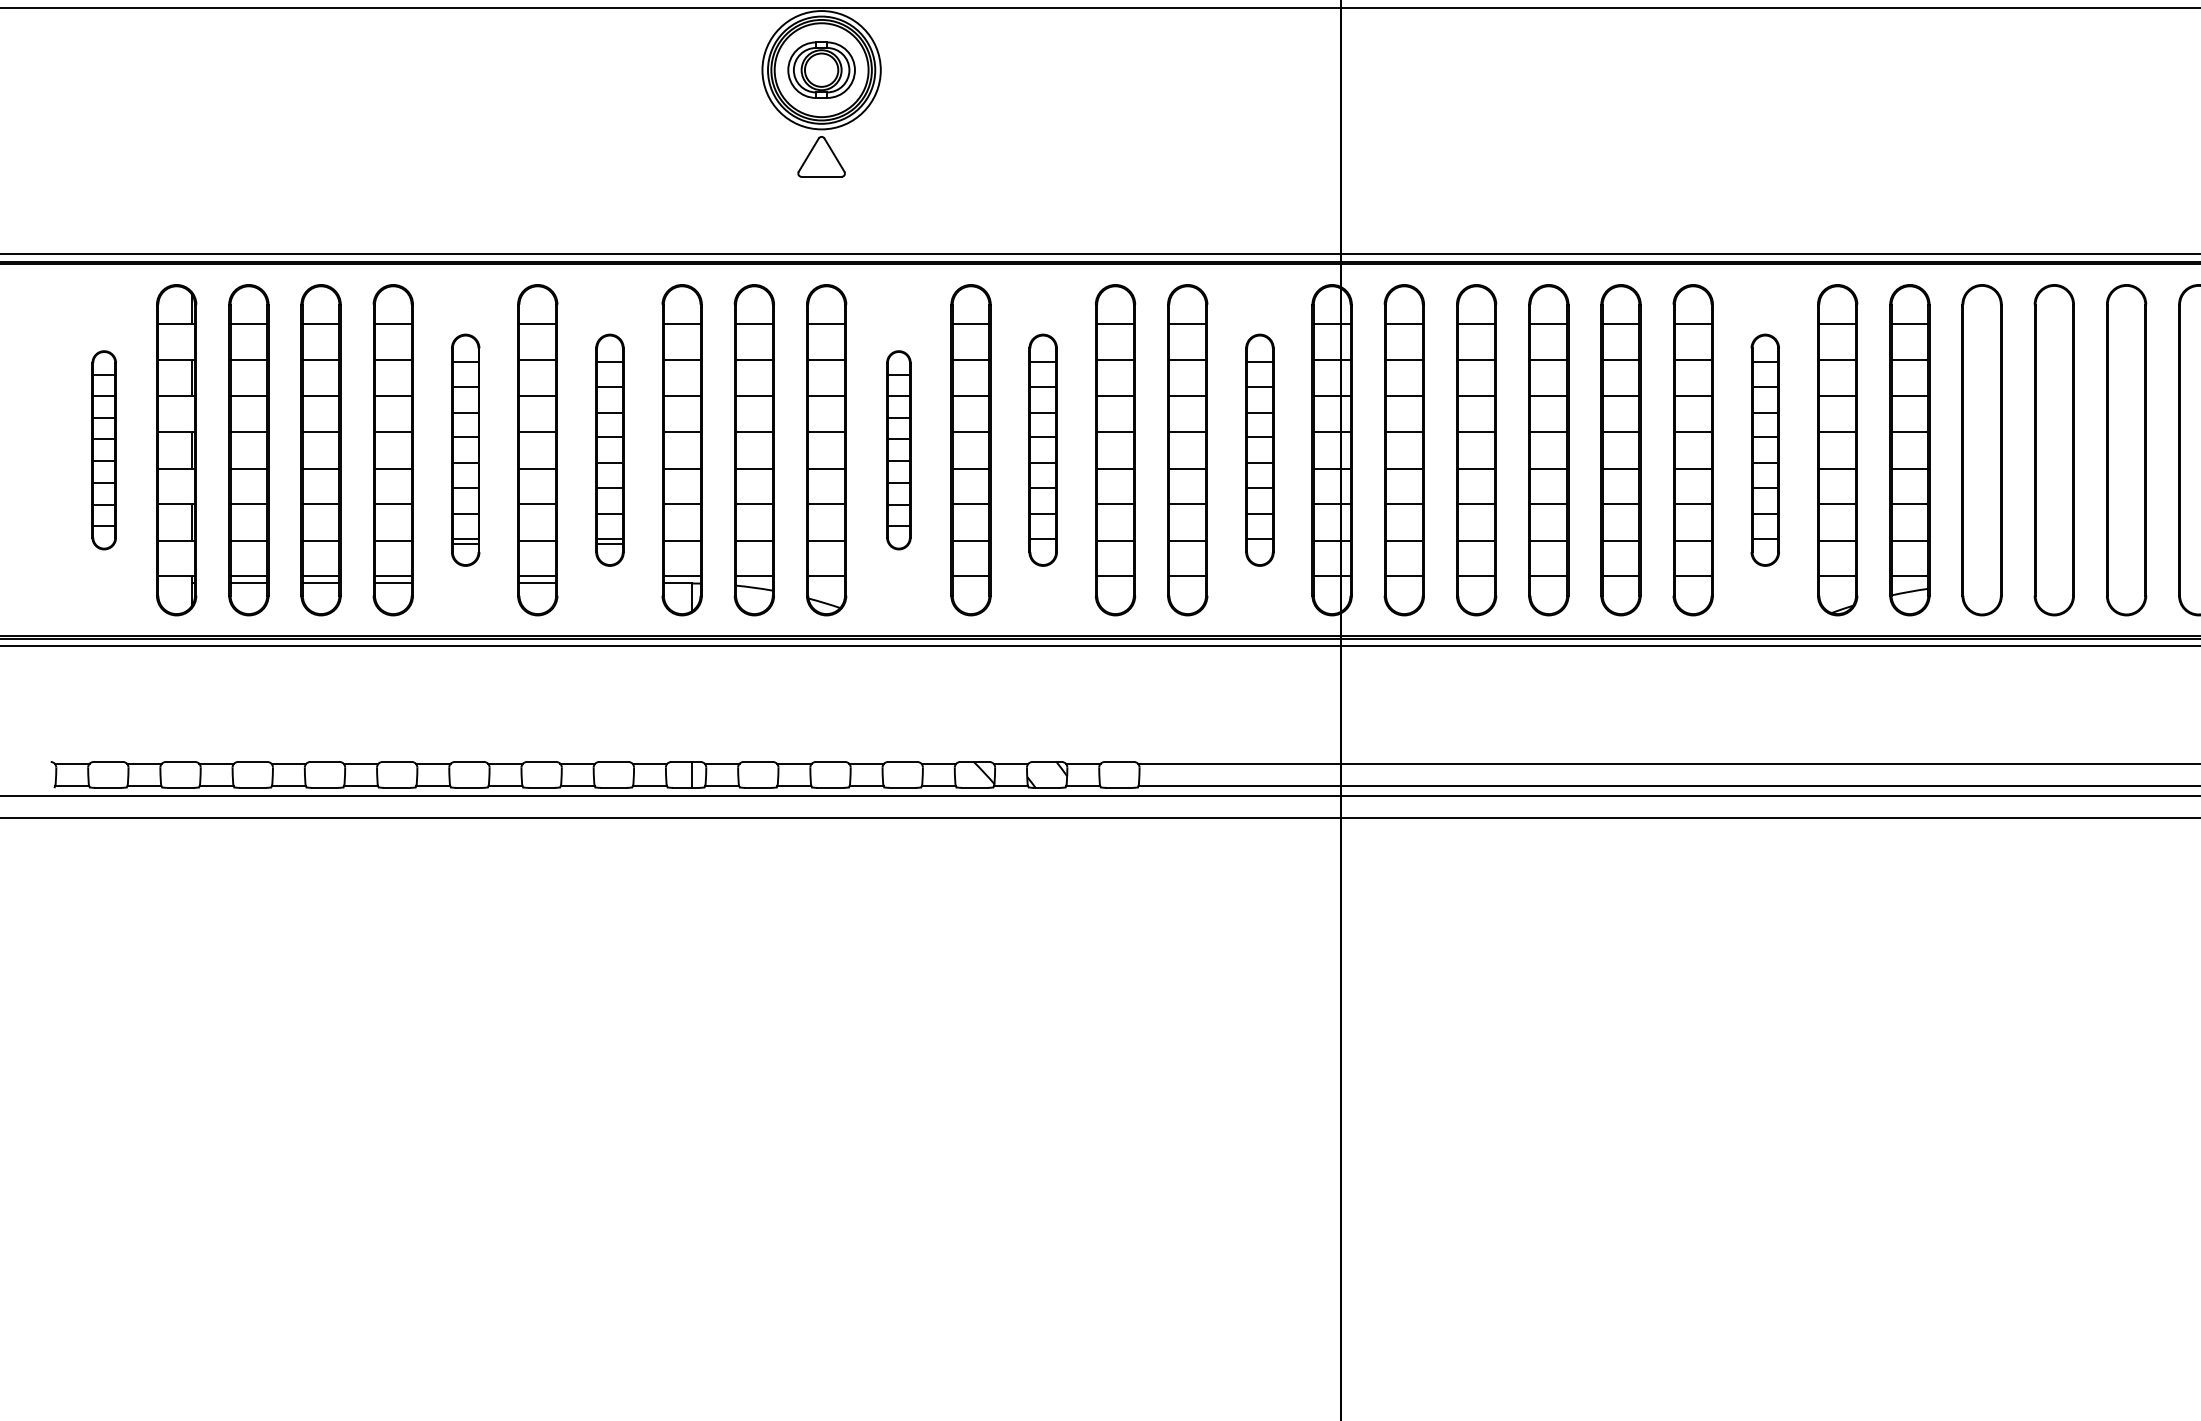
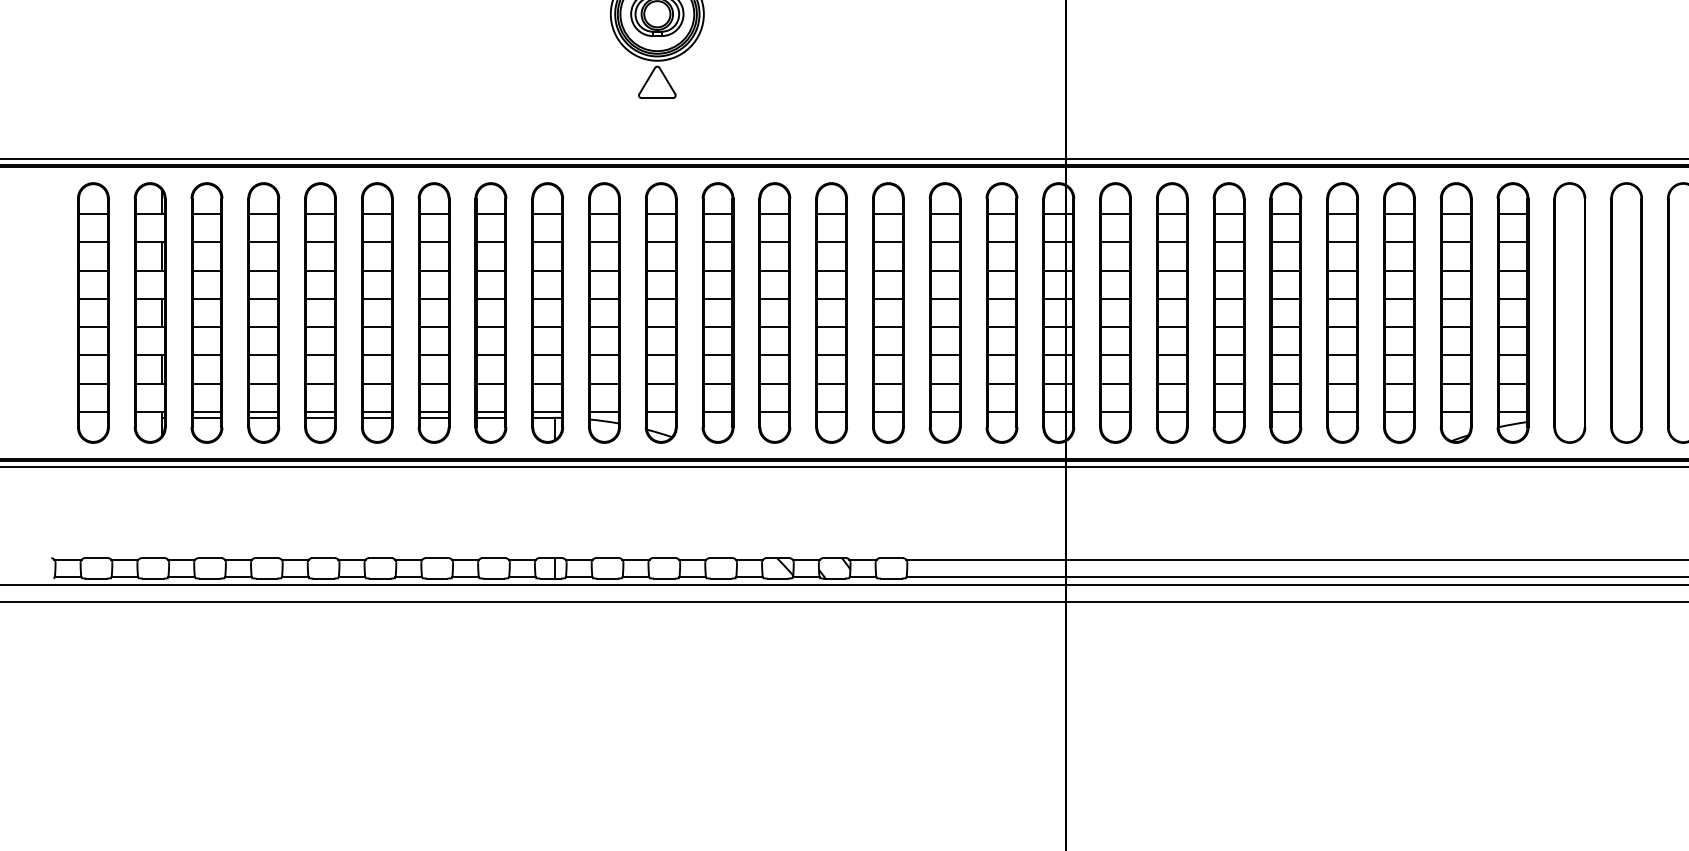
part: (103, 450) -> (92, 313), size x1.67
part: (465, 450) -> (377, 313), size x1.43
part: (609, 450) -> (490, 313), size x1.43
part: (898, 450) -> (717, 313), size x1.67
part: (1042, 450) -> (831, 313), size x1.43
part: (1259, 450) -> (1001, 313), size x1.43
part: (1764, 450) -> (1398, 313), size x1.43

